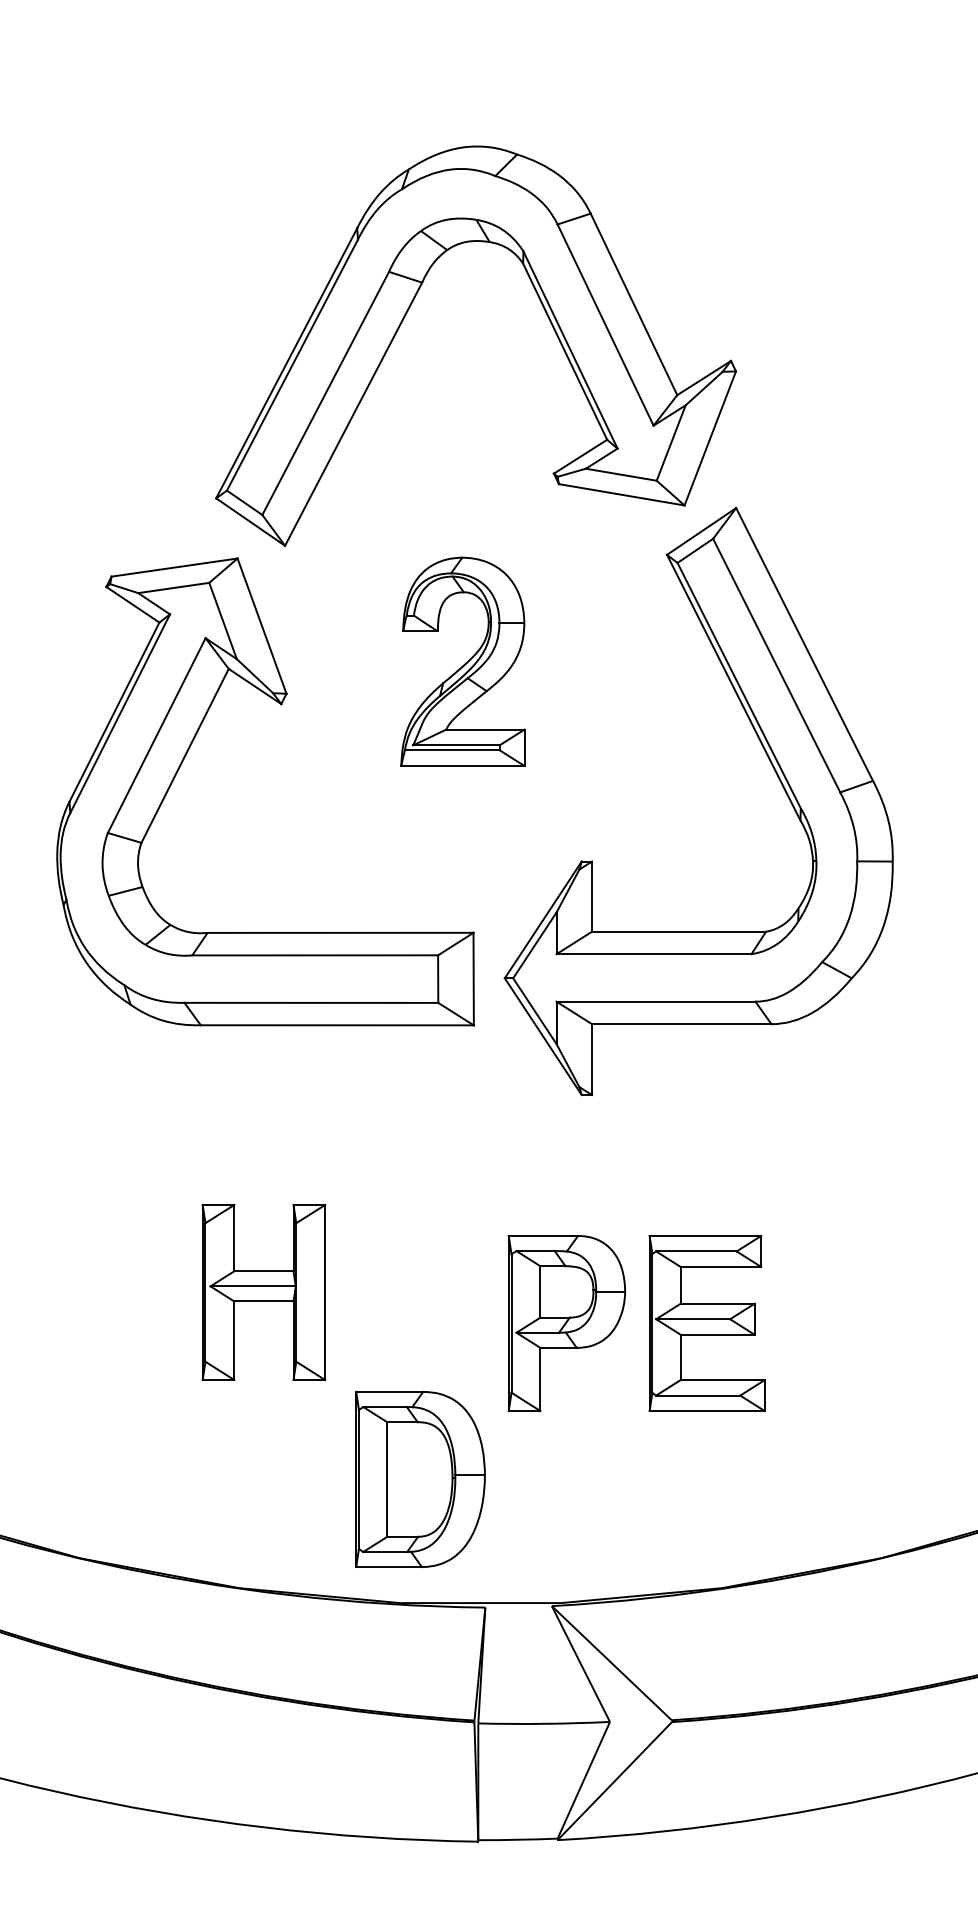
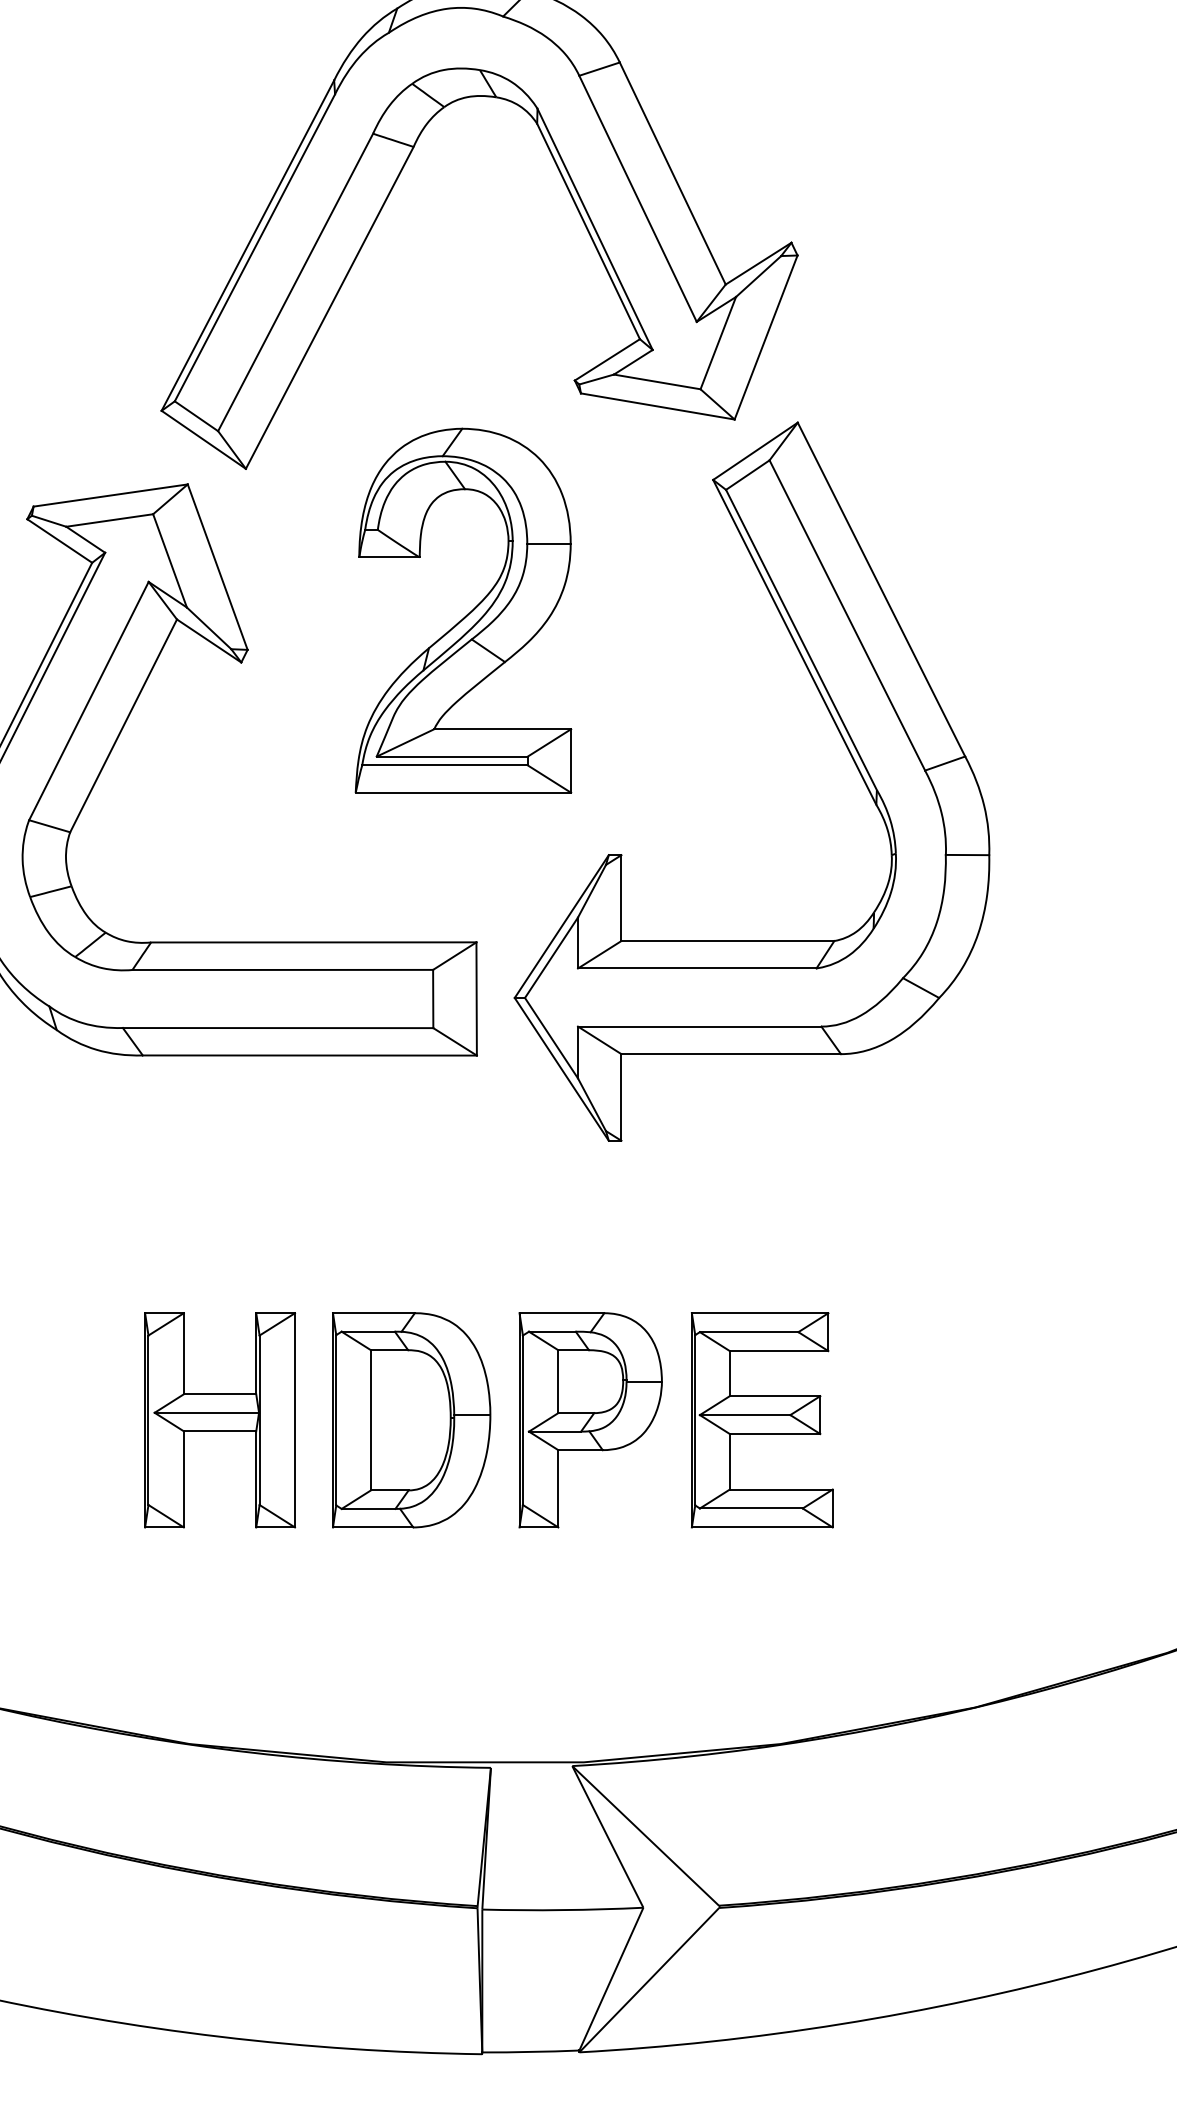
part: (462, 661) -> (462, 610), size x1.43
part: (263, 1292) -> (219, 1420), moved
part: (420, 1479) -> (411, 1420), moved

